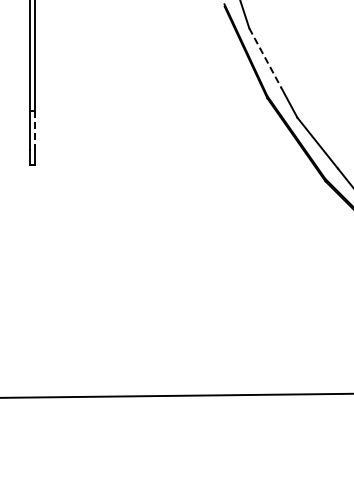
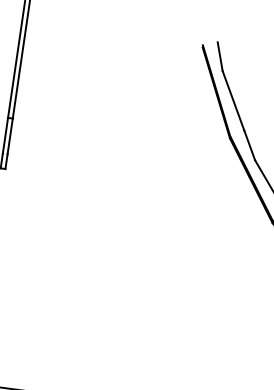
line: (265, 58) -> (233, 101), dashed -> solid
line: (34, 130) -> (9, 136), dashed -> solid

